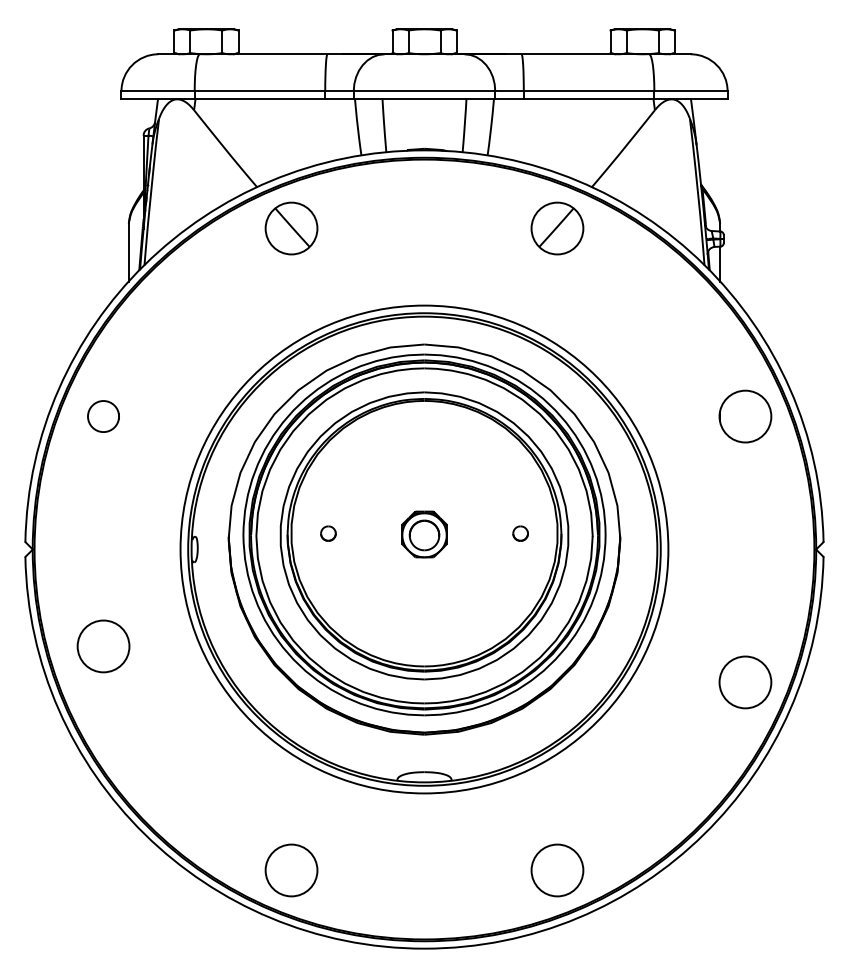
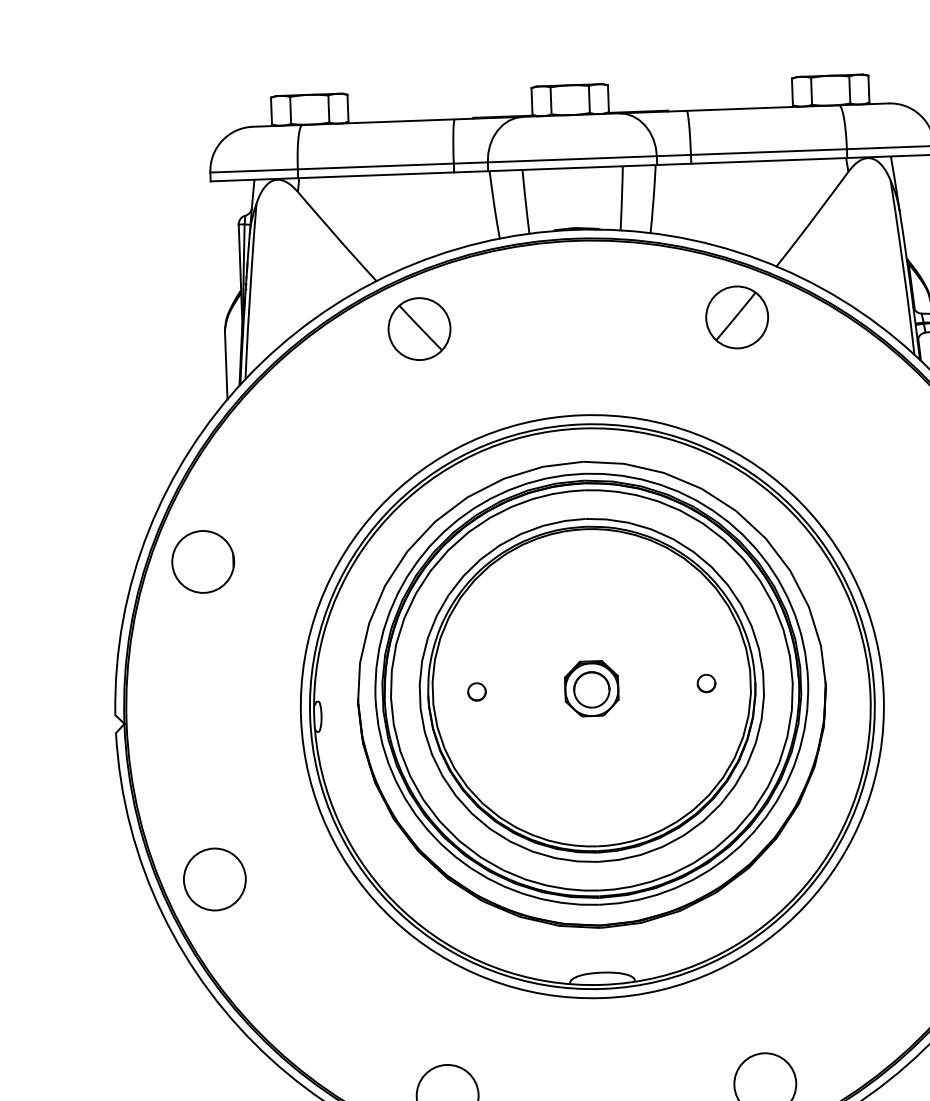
part: (103, 416) -> (203, 561), size x1.67
circle: (103, 646) -> (214, 879), moved

